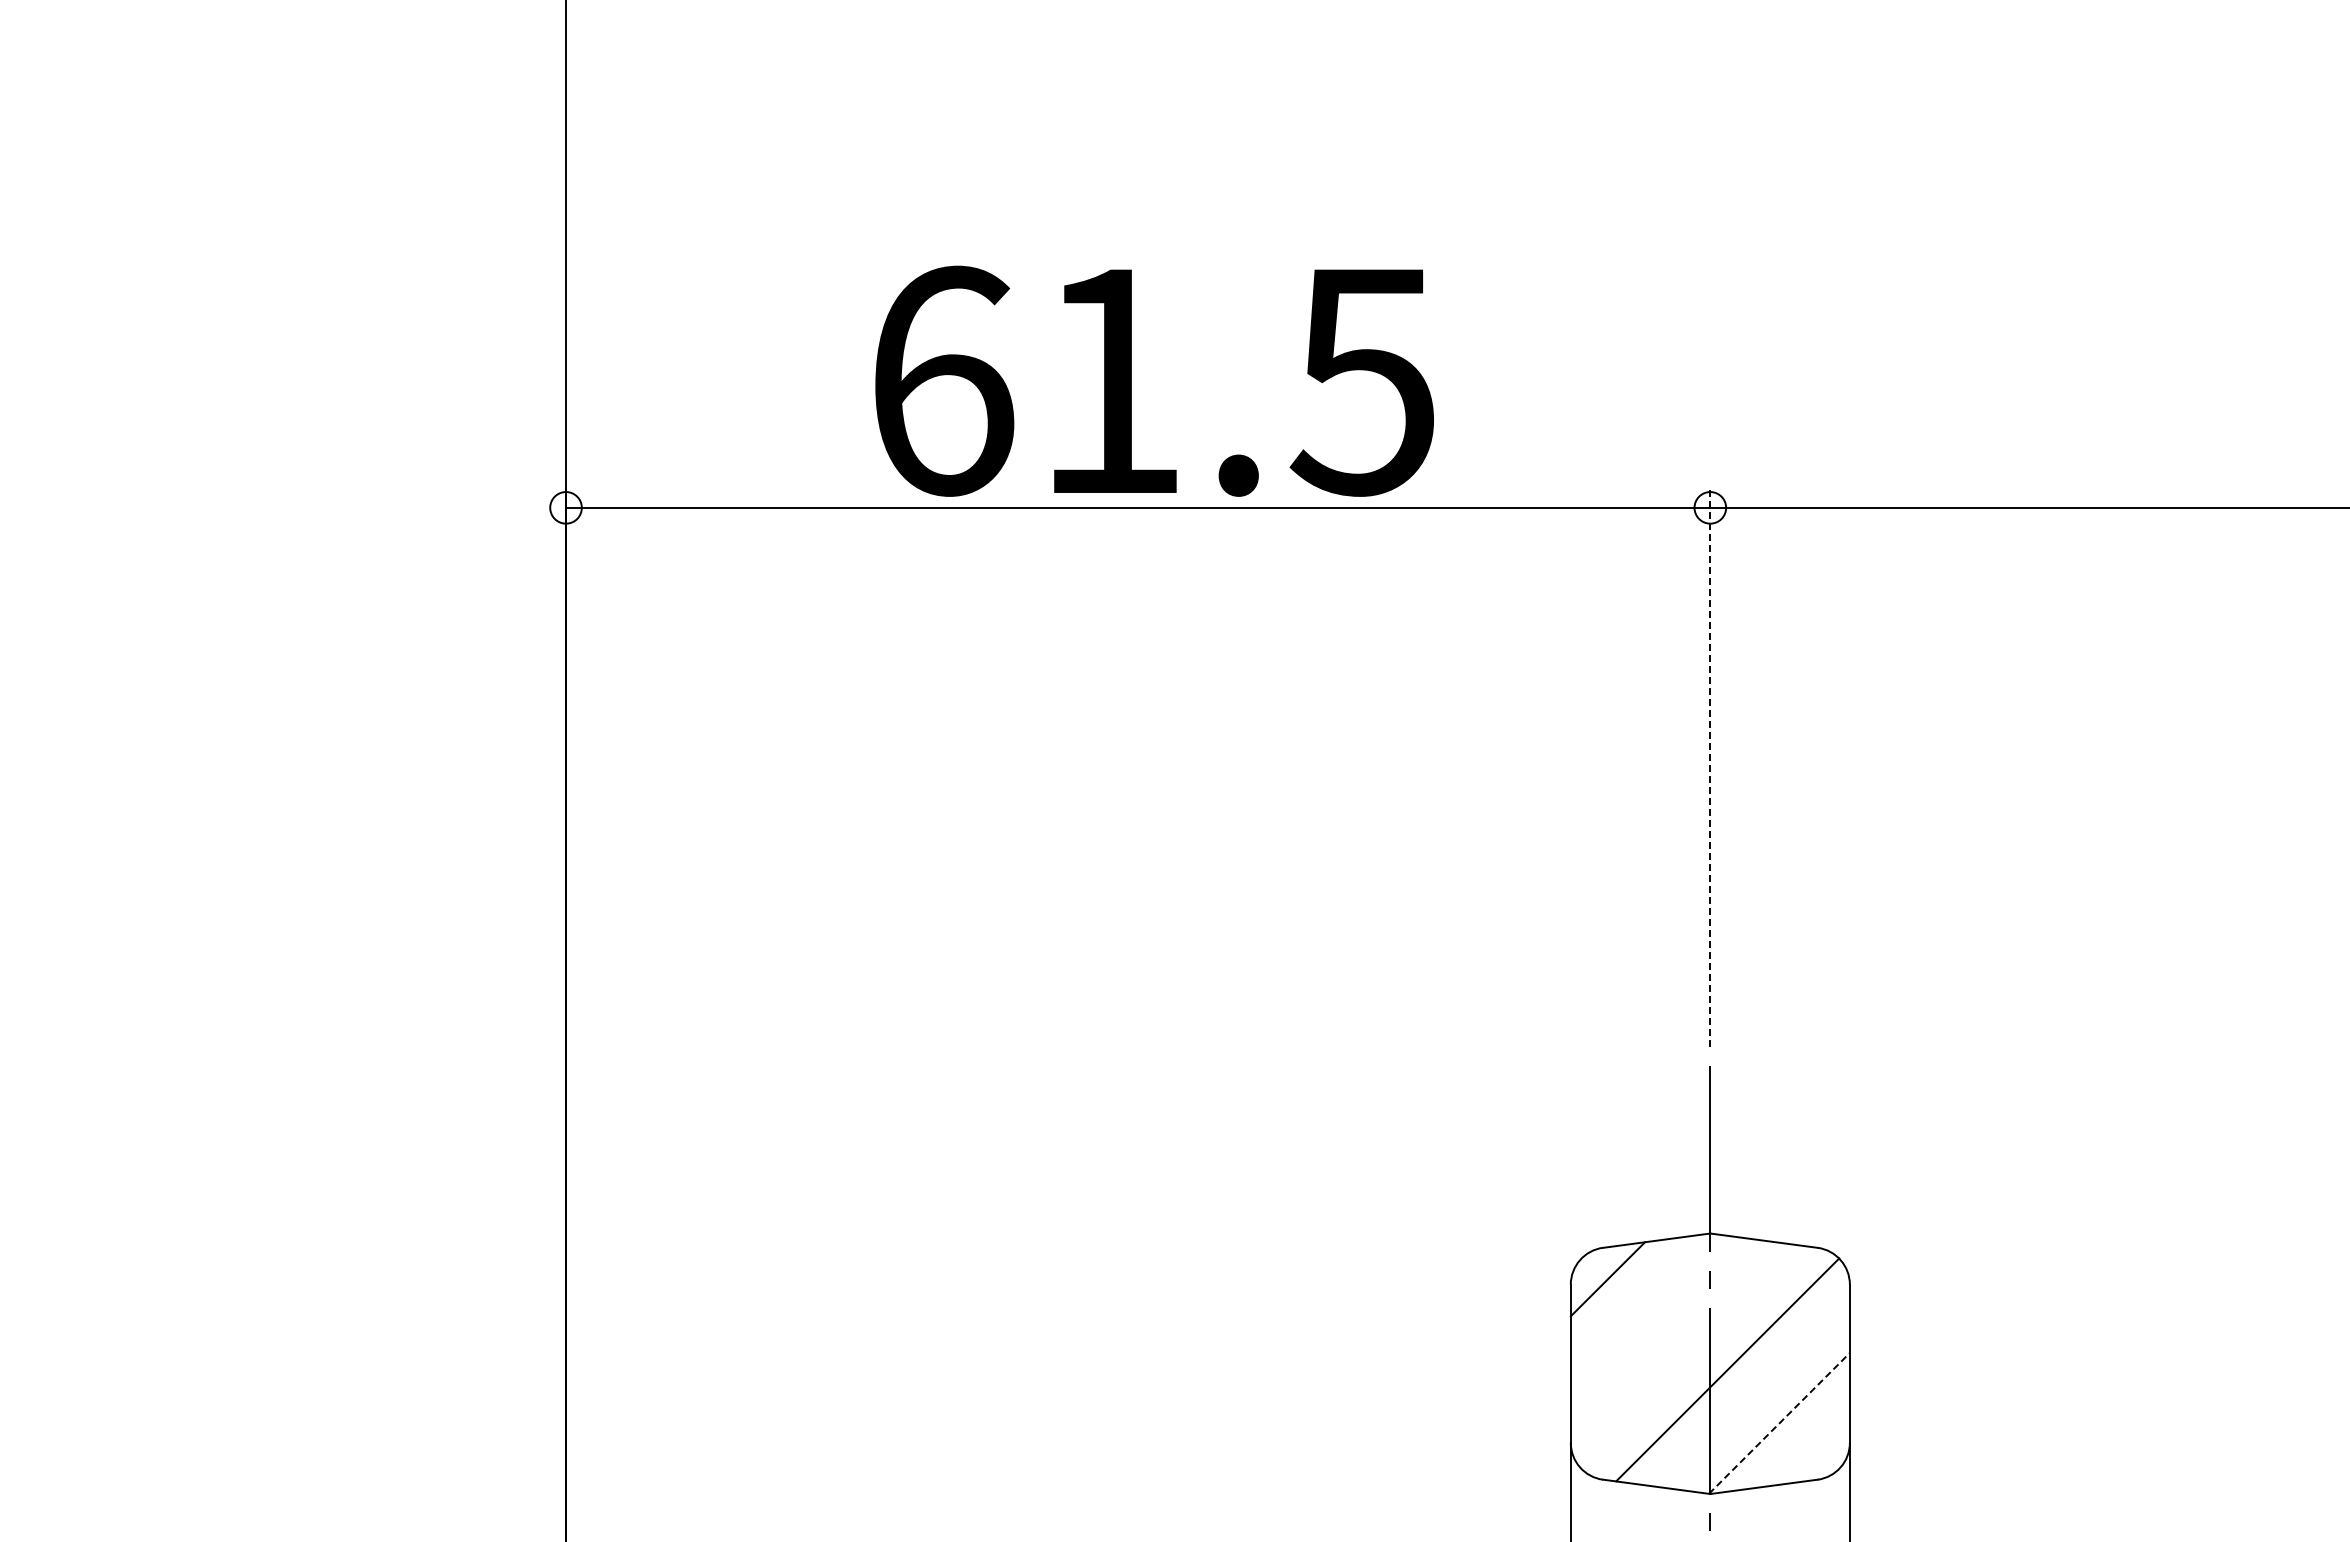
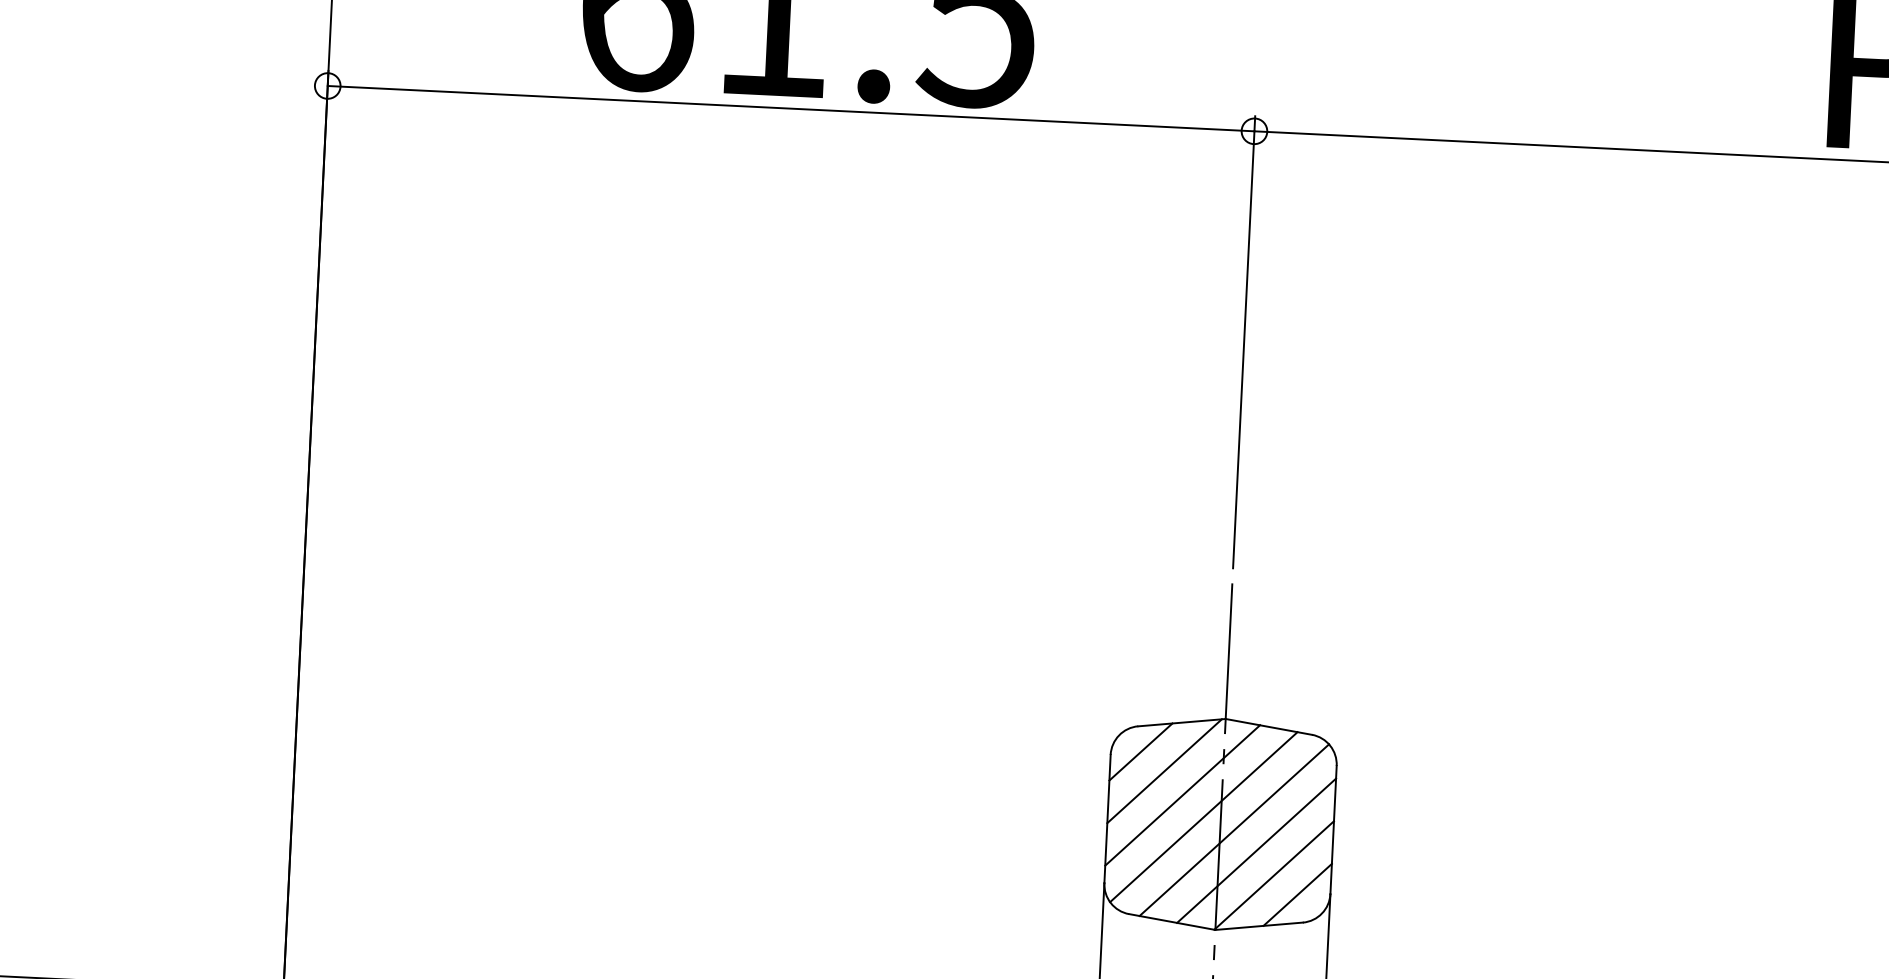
line: (1710, 767) -> (1244, 341), dashed -> solid
line: (1637, 1301) -> (1164, 771), added
line: (1661, 1330) -> (1182, 795), added
line: (1688, 1355) -> (1203, 816), added
line: (1755, 1393) -> (1255, 850), added
line: (1779, 1423) -> (1274, 875), dashed -> solid
line: (1809, 1445) -> (1297, 894), added

